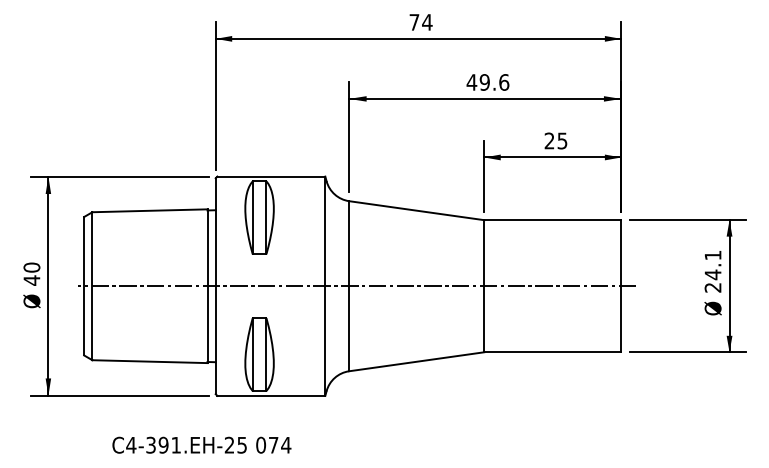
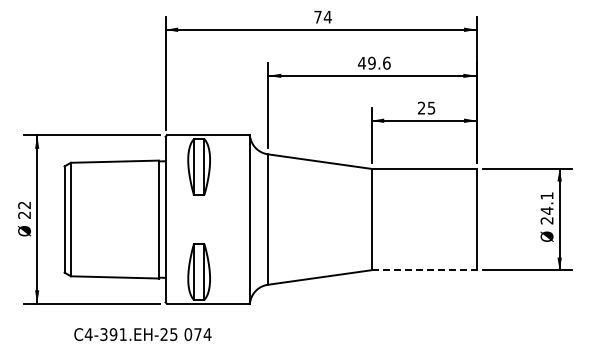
text: (31, 274) -> (24, 210), 40 -> 22
line: (356, 286) -> (273, 219), removed
line: (553, 352) -> (424, 270), solid -> dashed
text: (201, 445) -> (142, 334), moved

